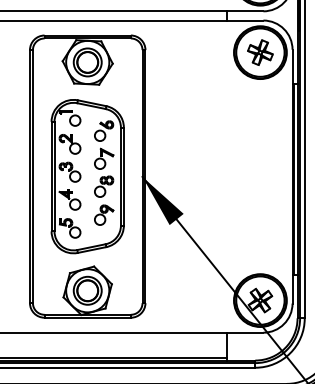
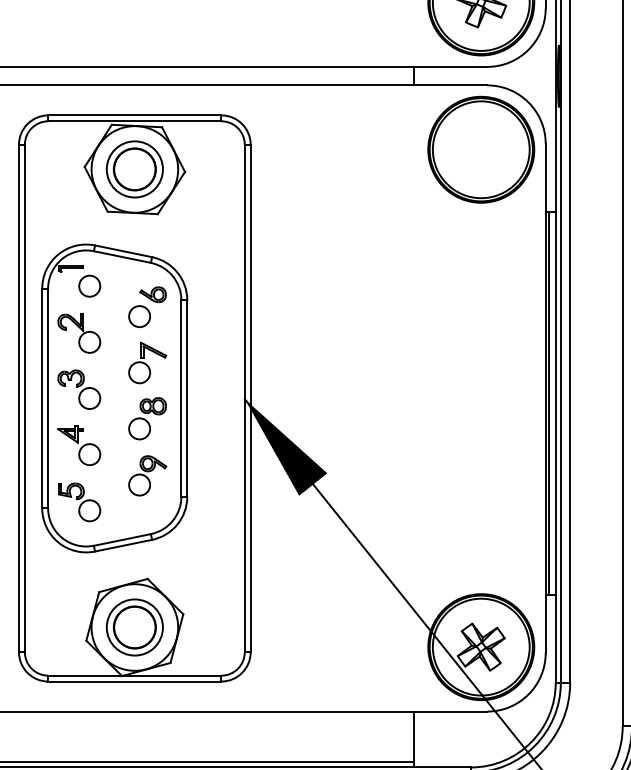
part: (260, 52) -> (481, 149), removed
part: (87, 176) -> (114, 398), moved

